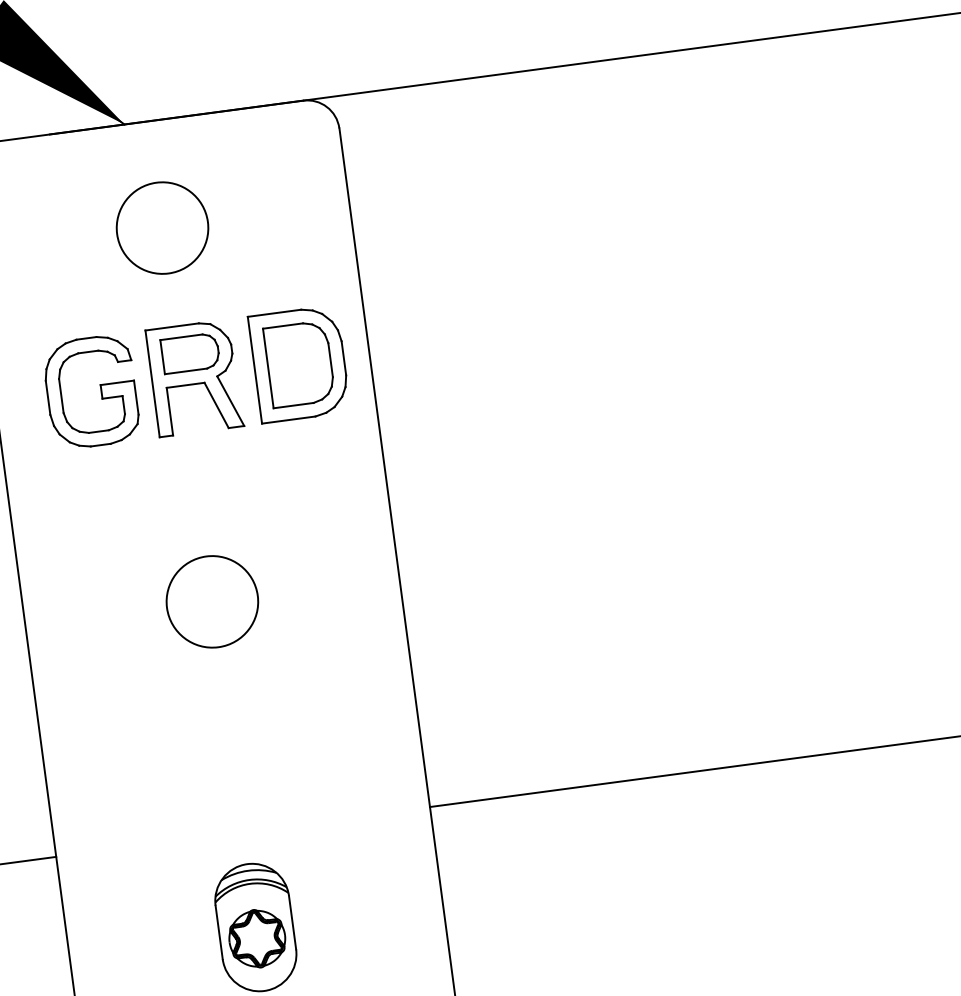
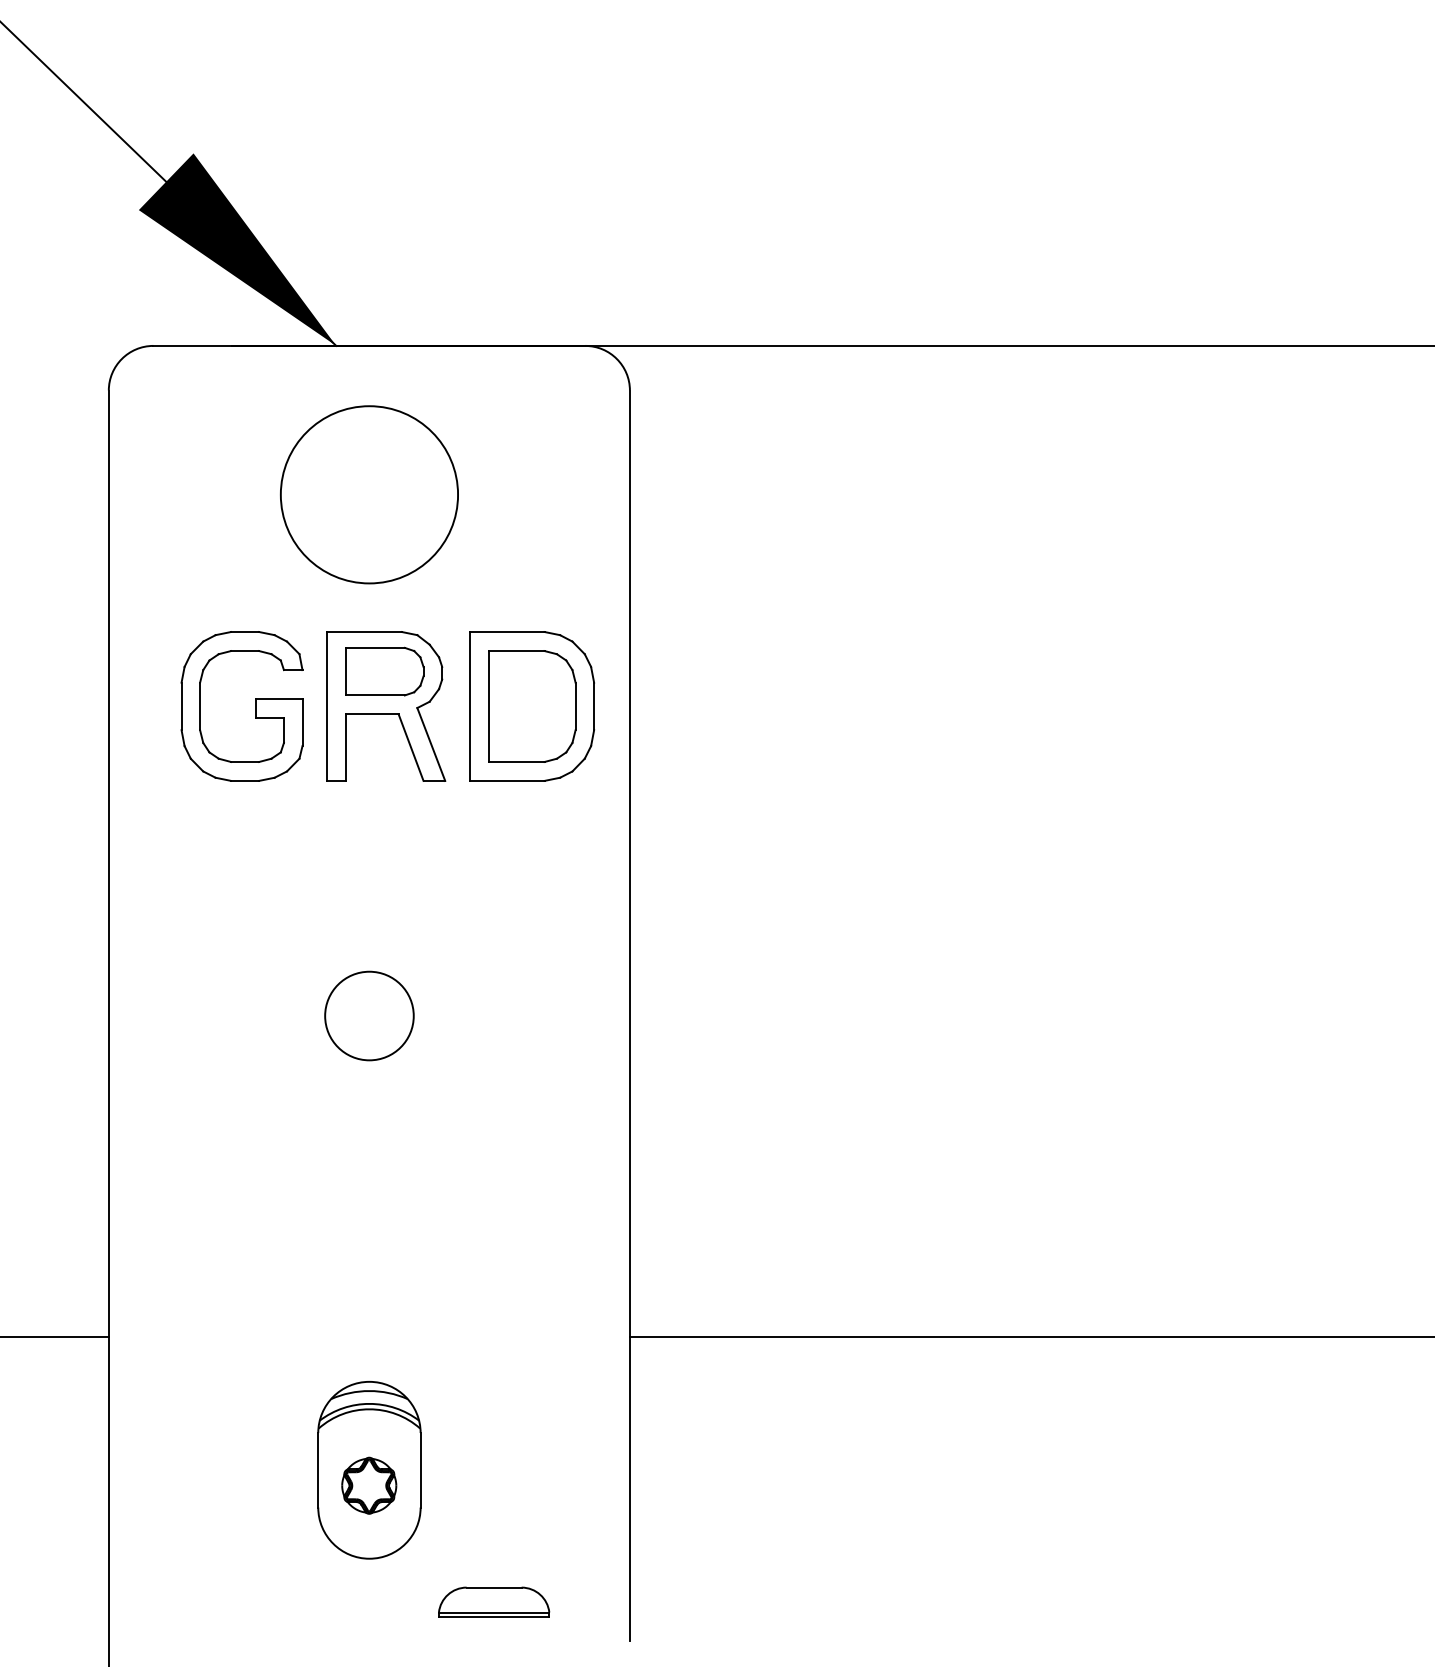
circle: (162, 227) -> (369, 494), size x1.4
circle: (212, 601) -> (369, 1015), size x0.7
part: (256, 938) -> (368, 1485), size x0.7

